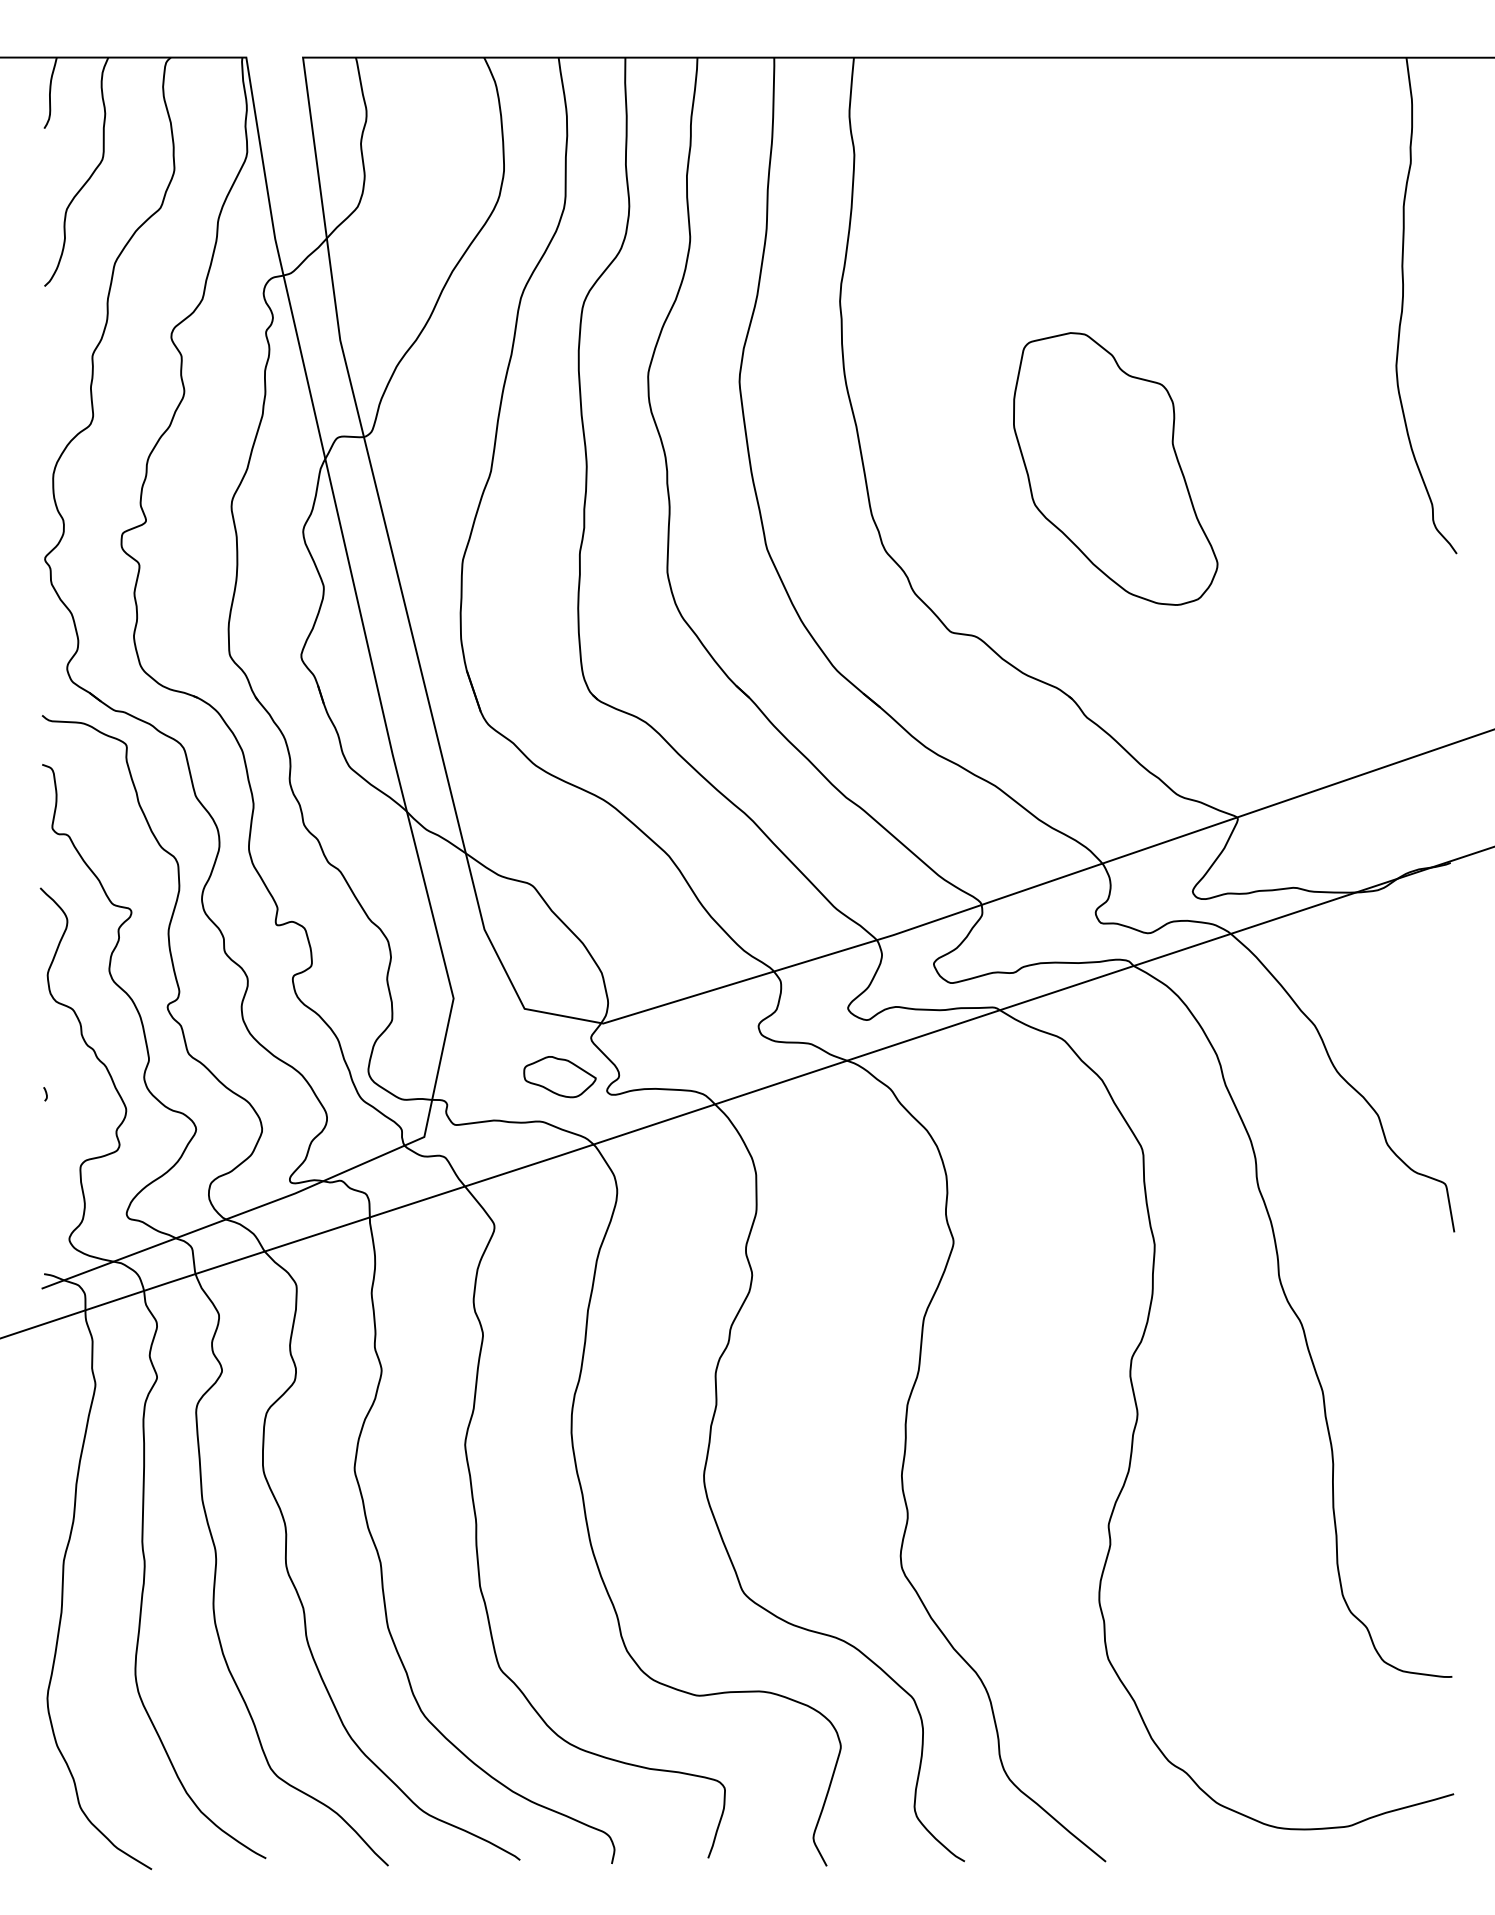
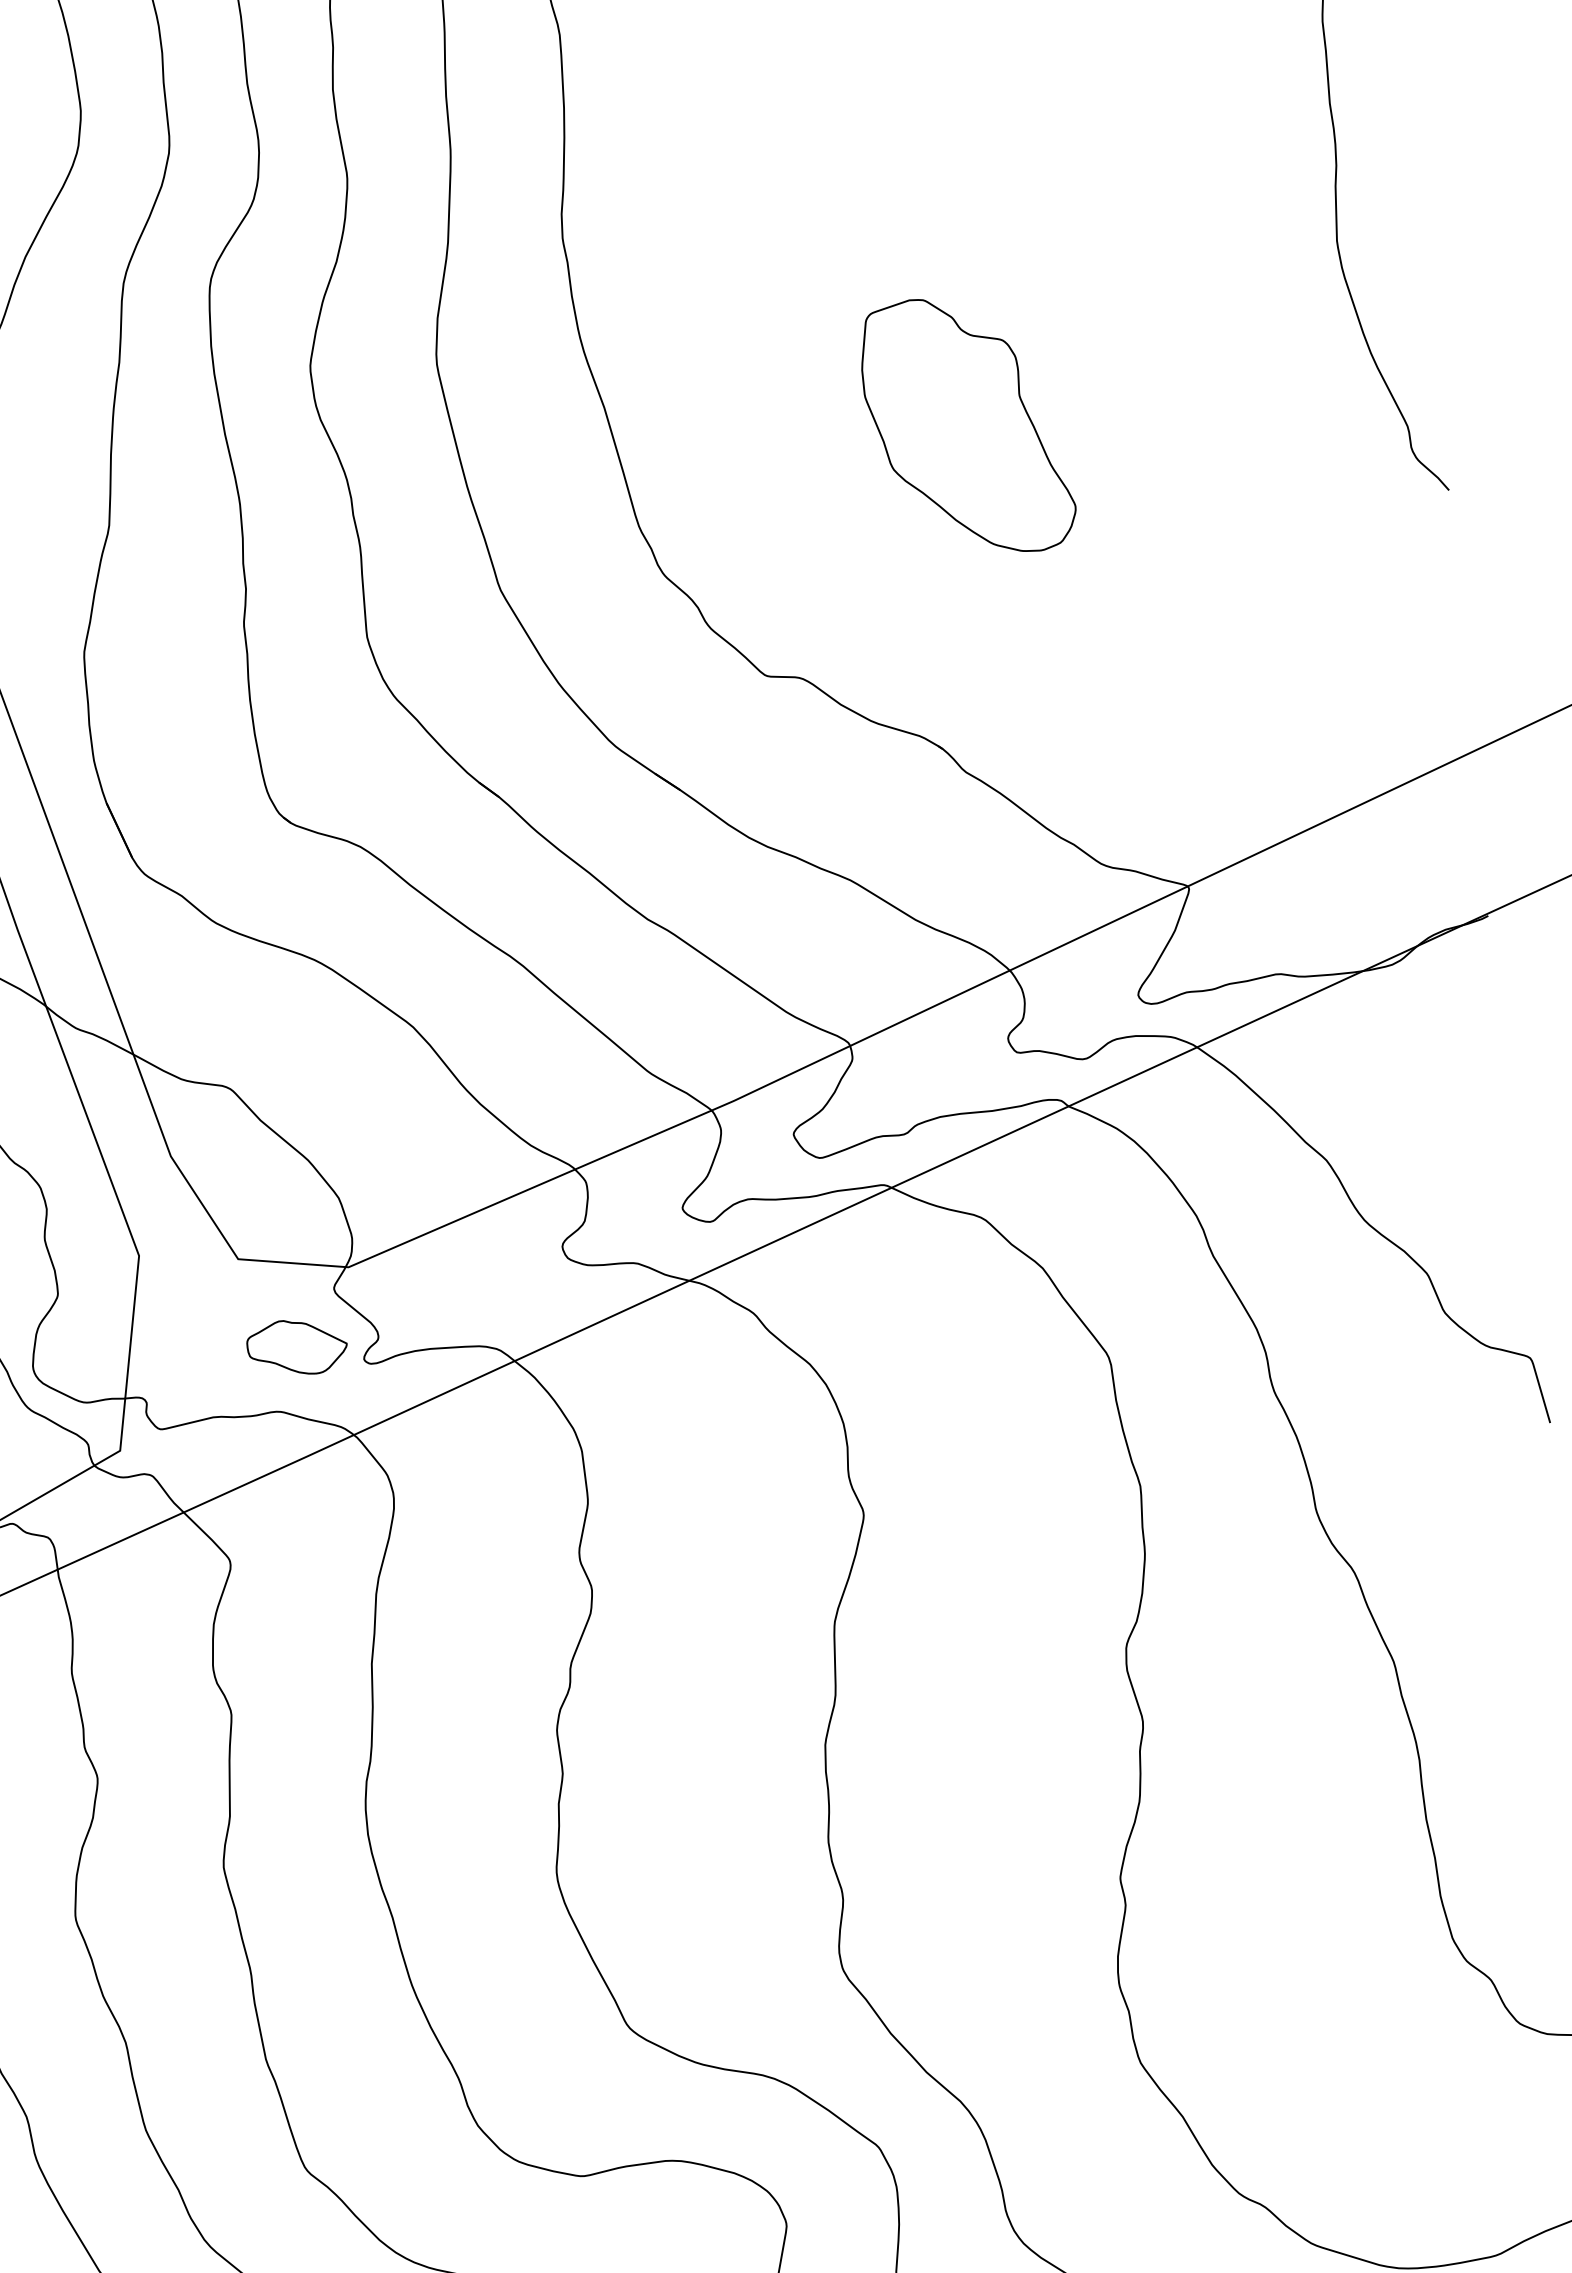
part: (1115, 468) -> (966, 425), size x0.7

